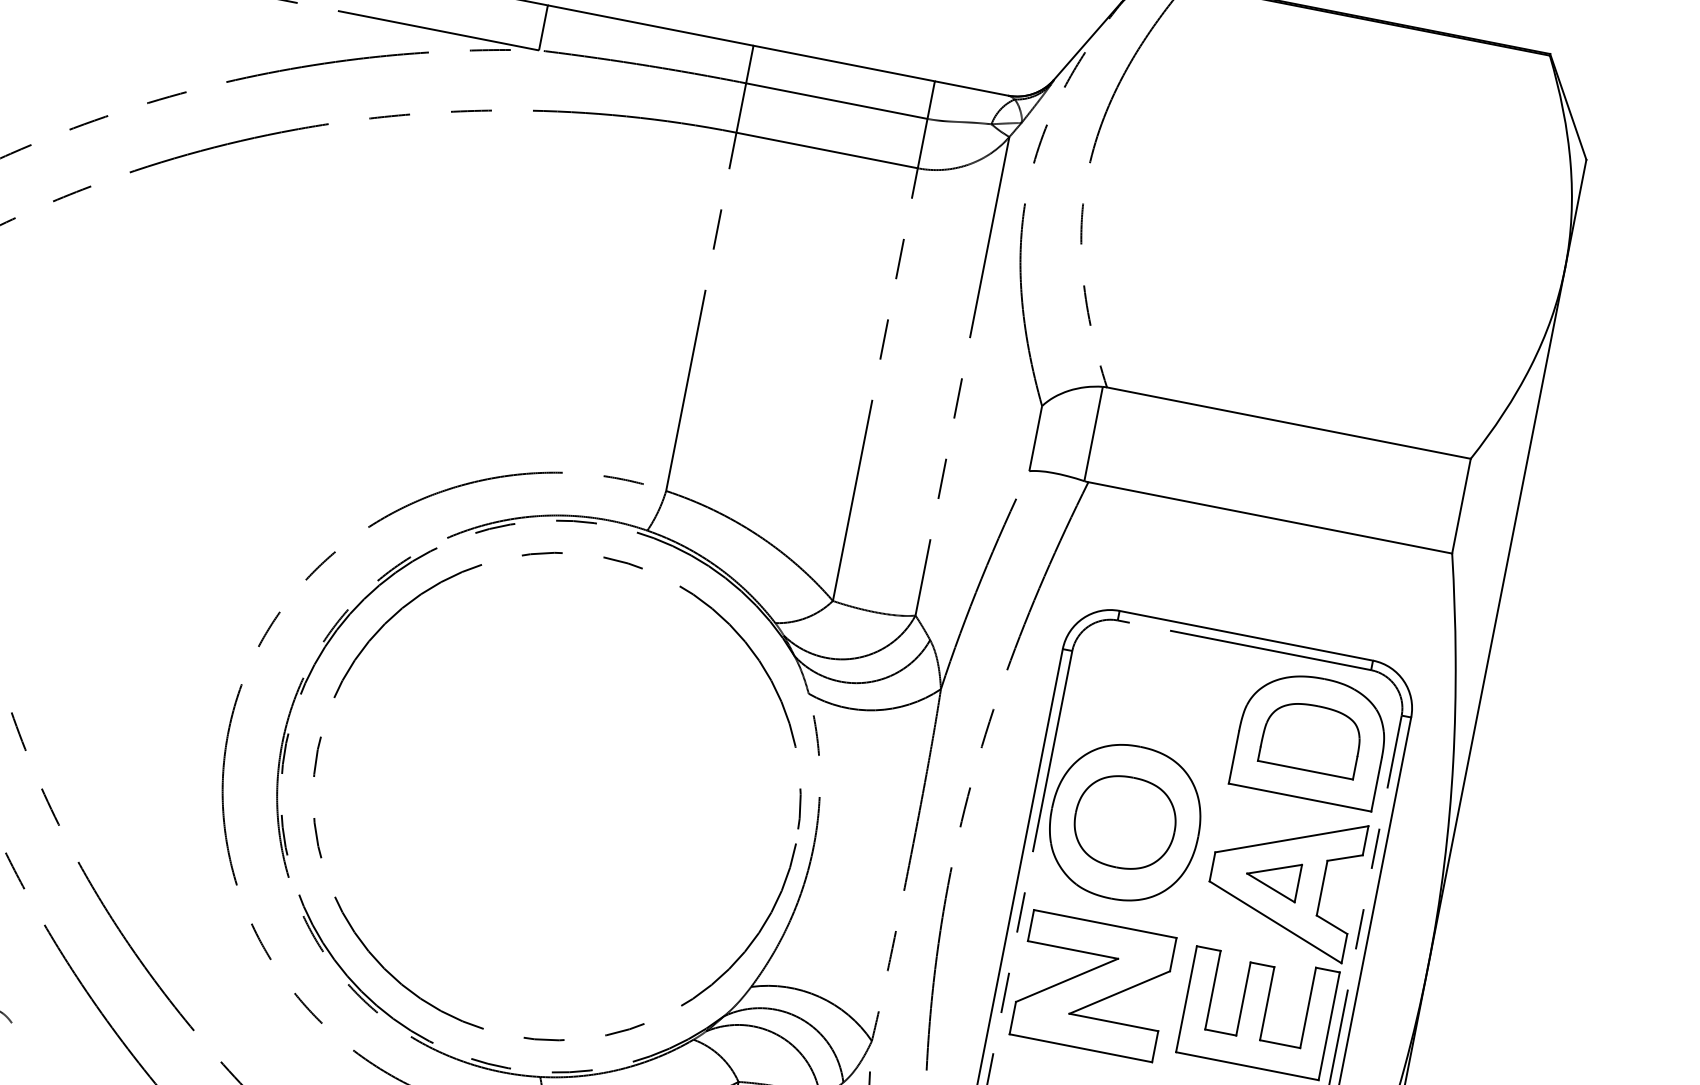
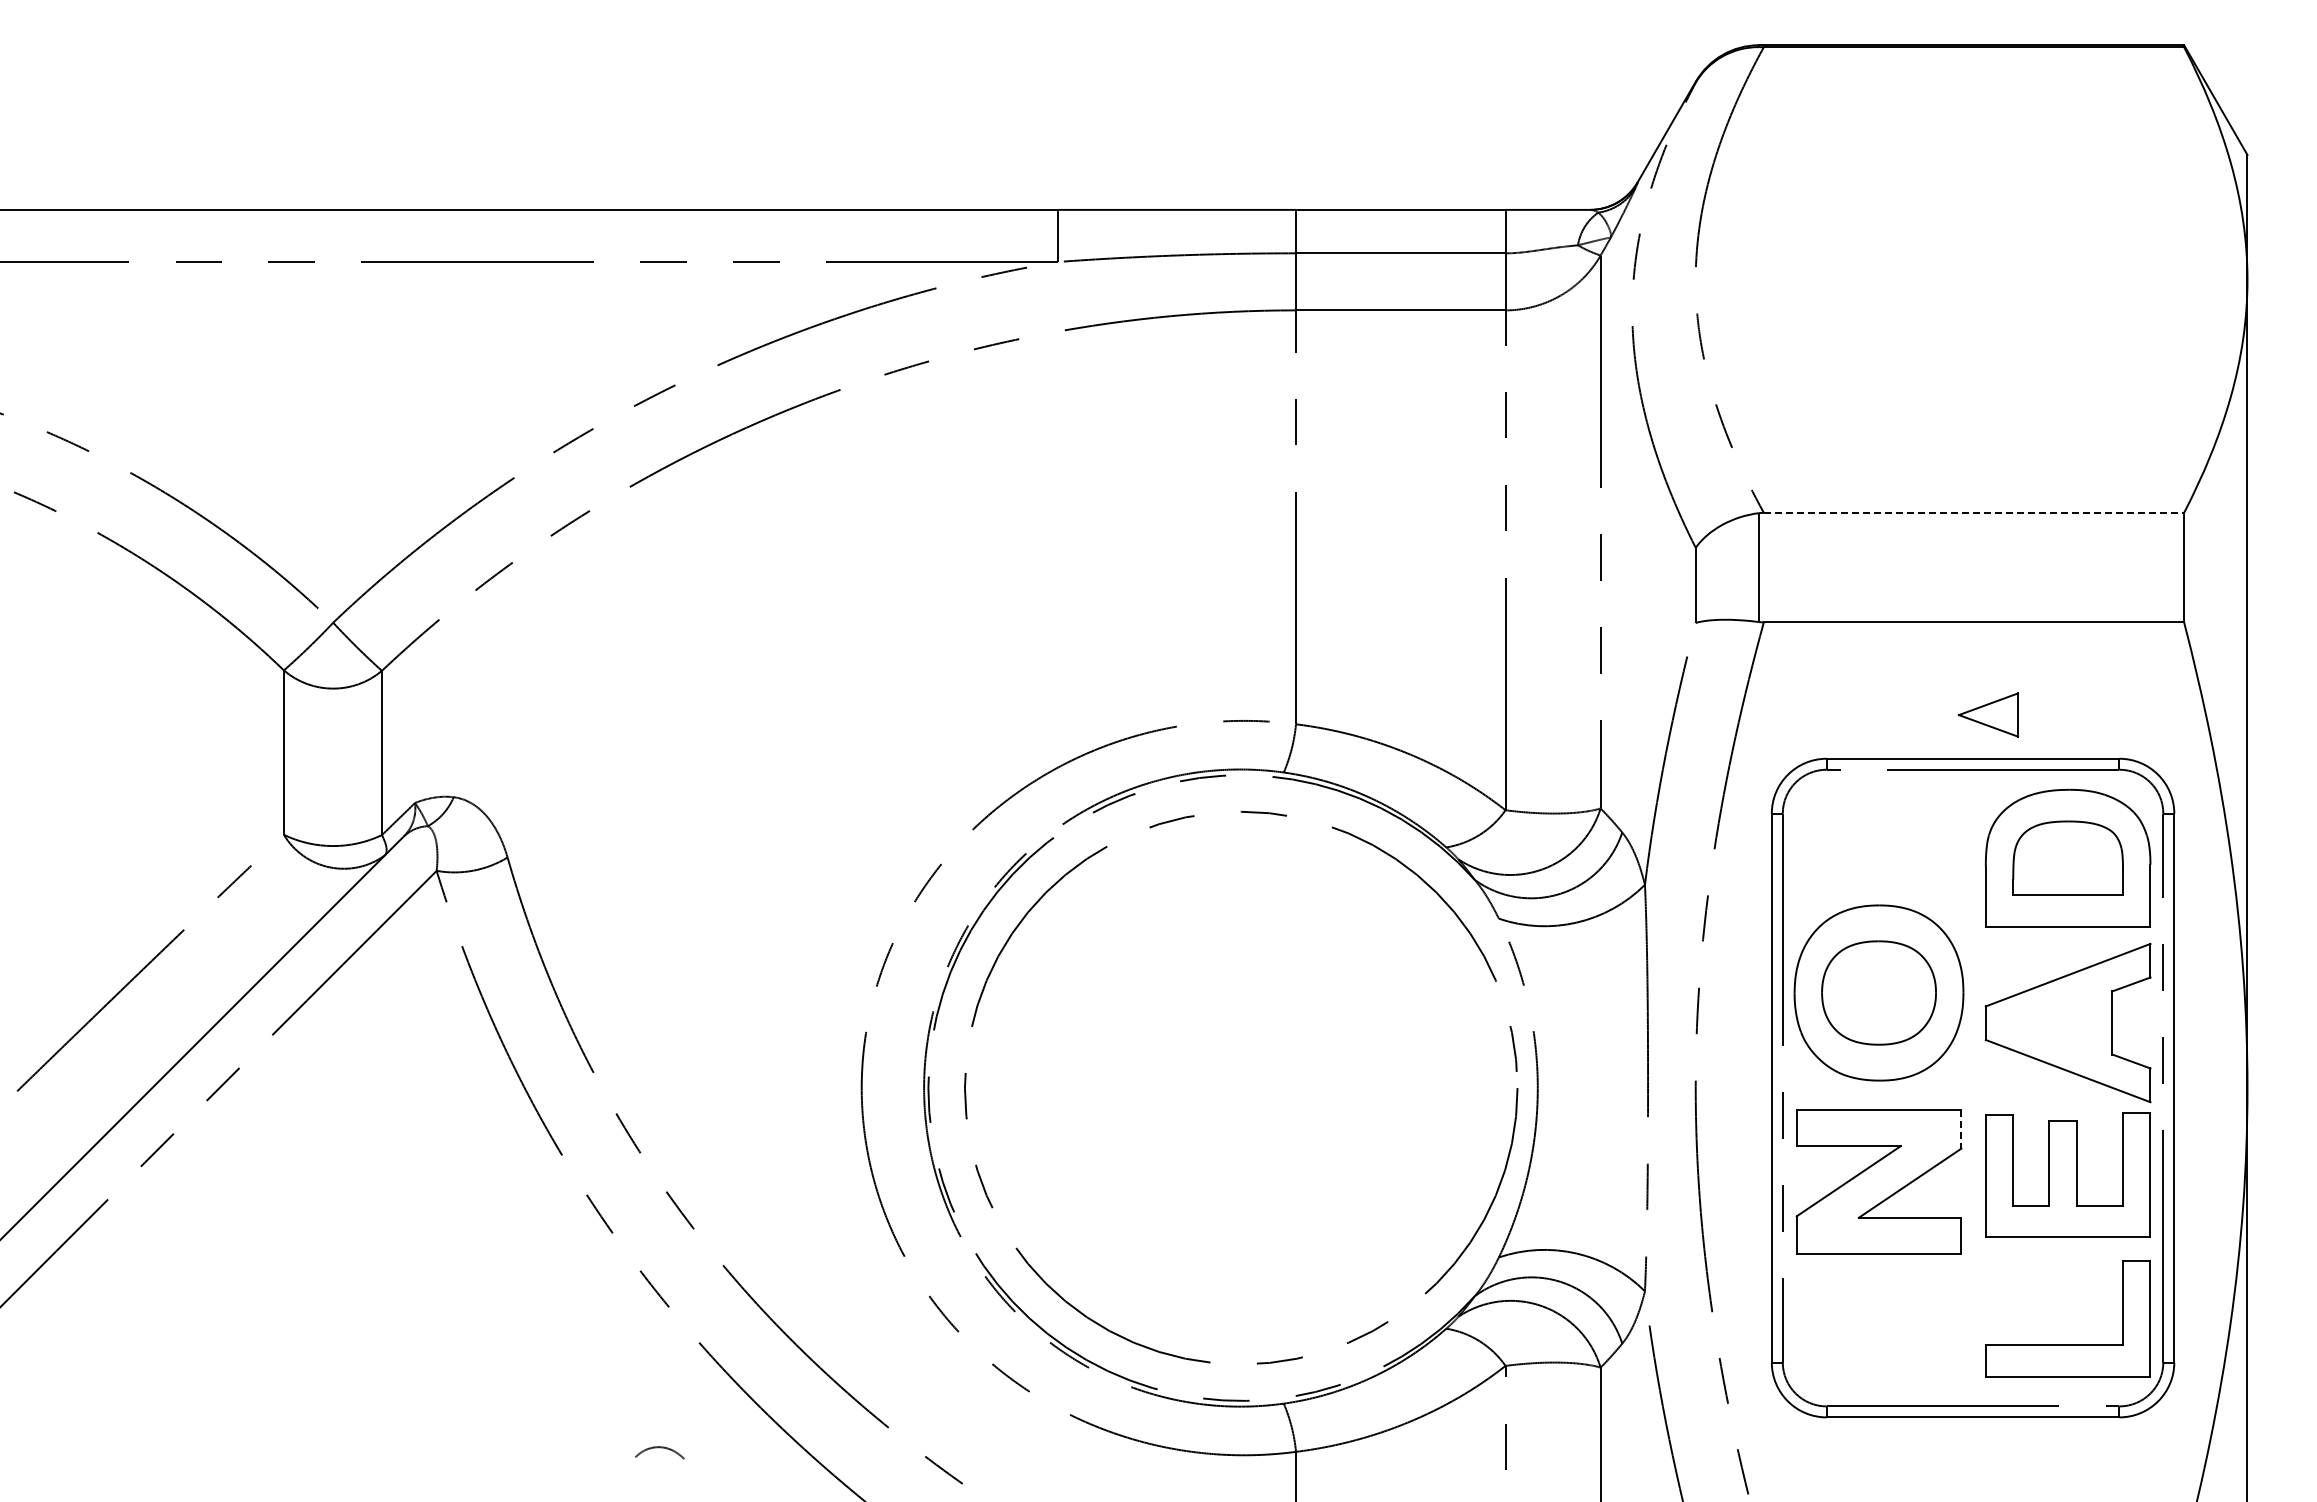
line: (1289, 422) -> (1974, 512), solid -> dashed
part: (1272, 877) -> (1987, 714), moved
line: (1173, 954) -> (1961, 1129), solid -> dashed

